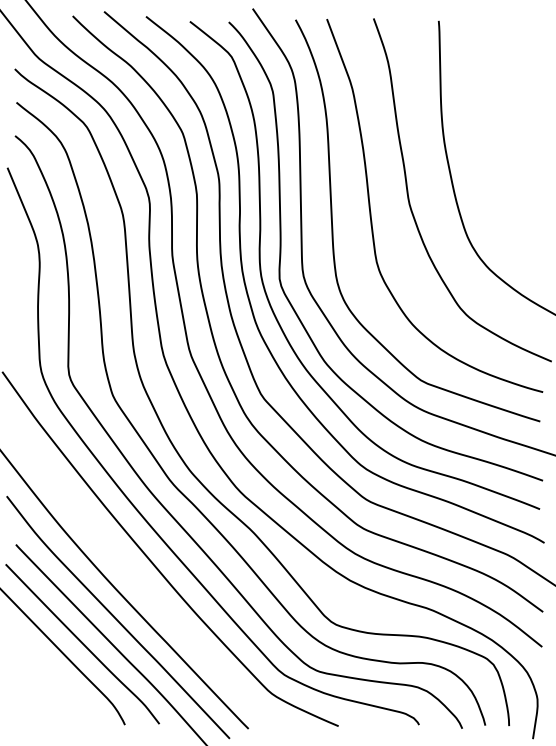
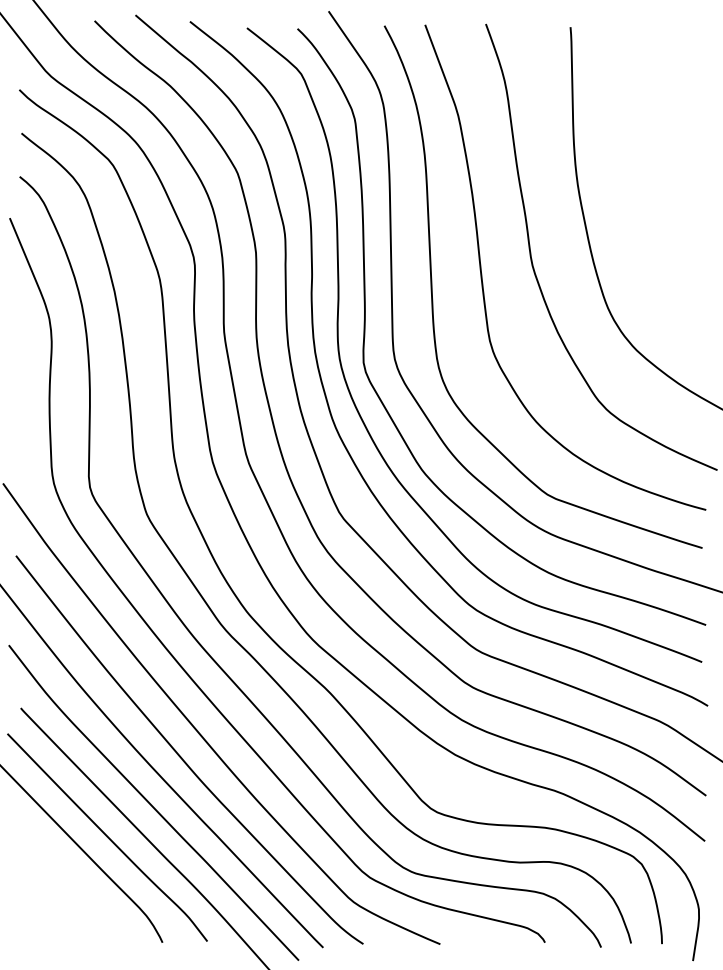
curve: (139, 581) -> (181, 756), added

